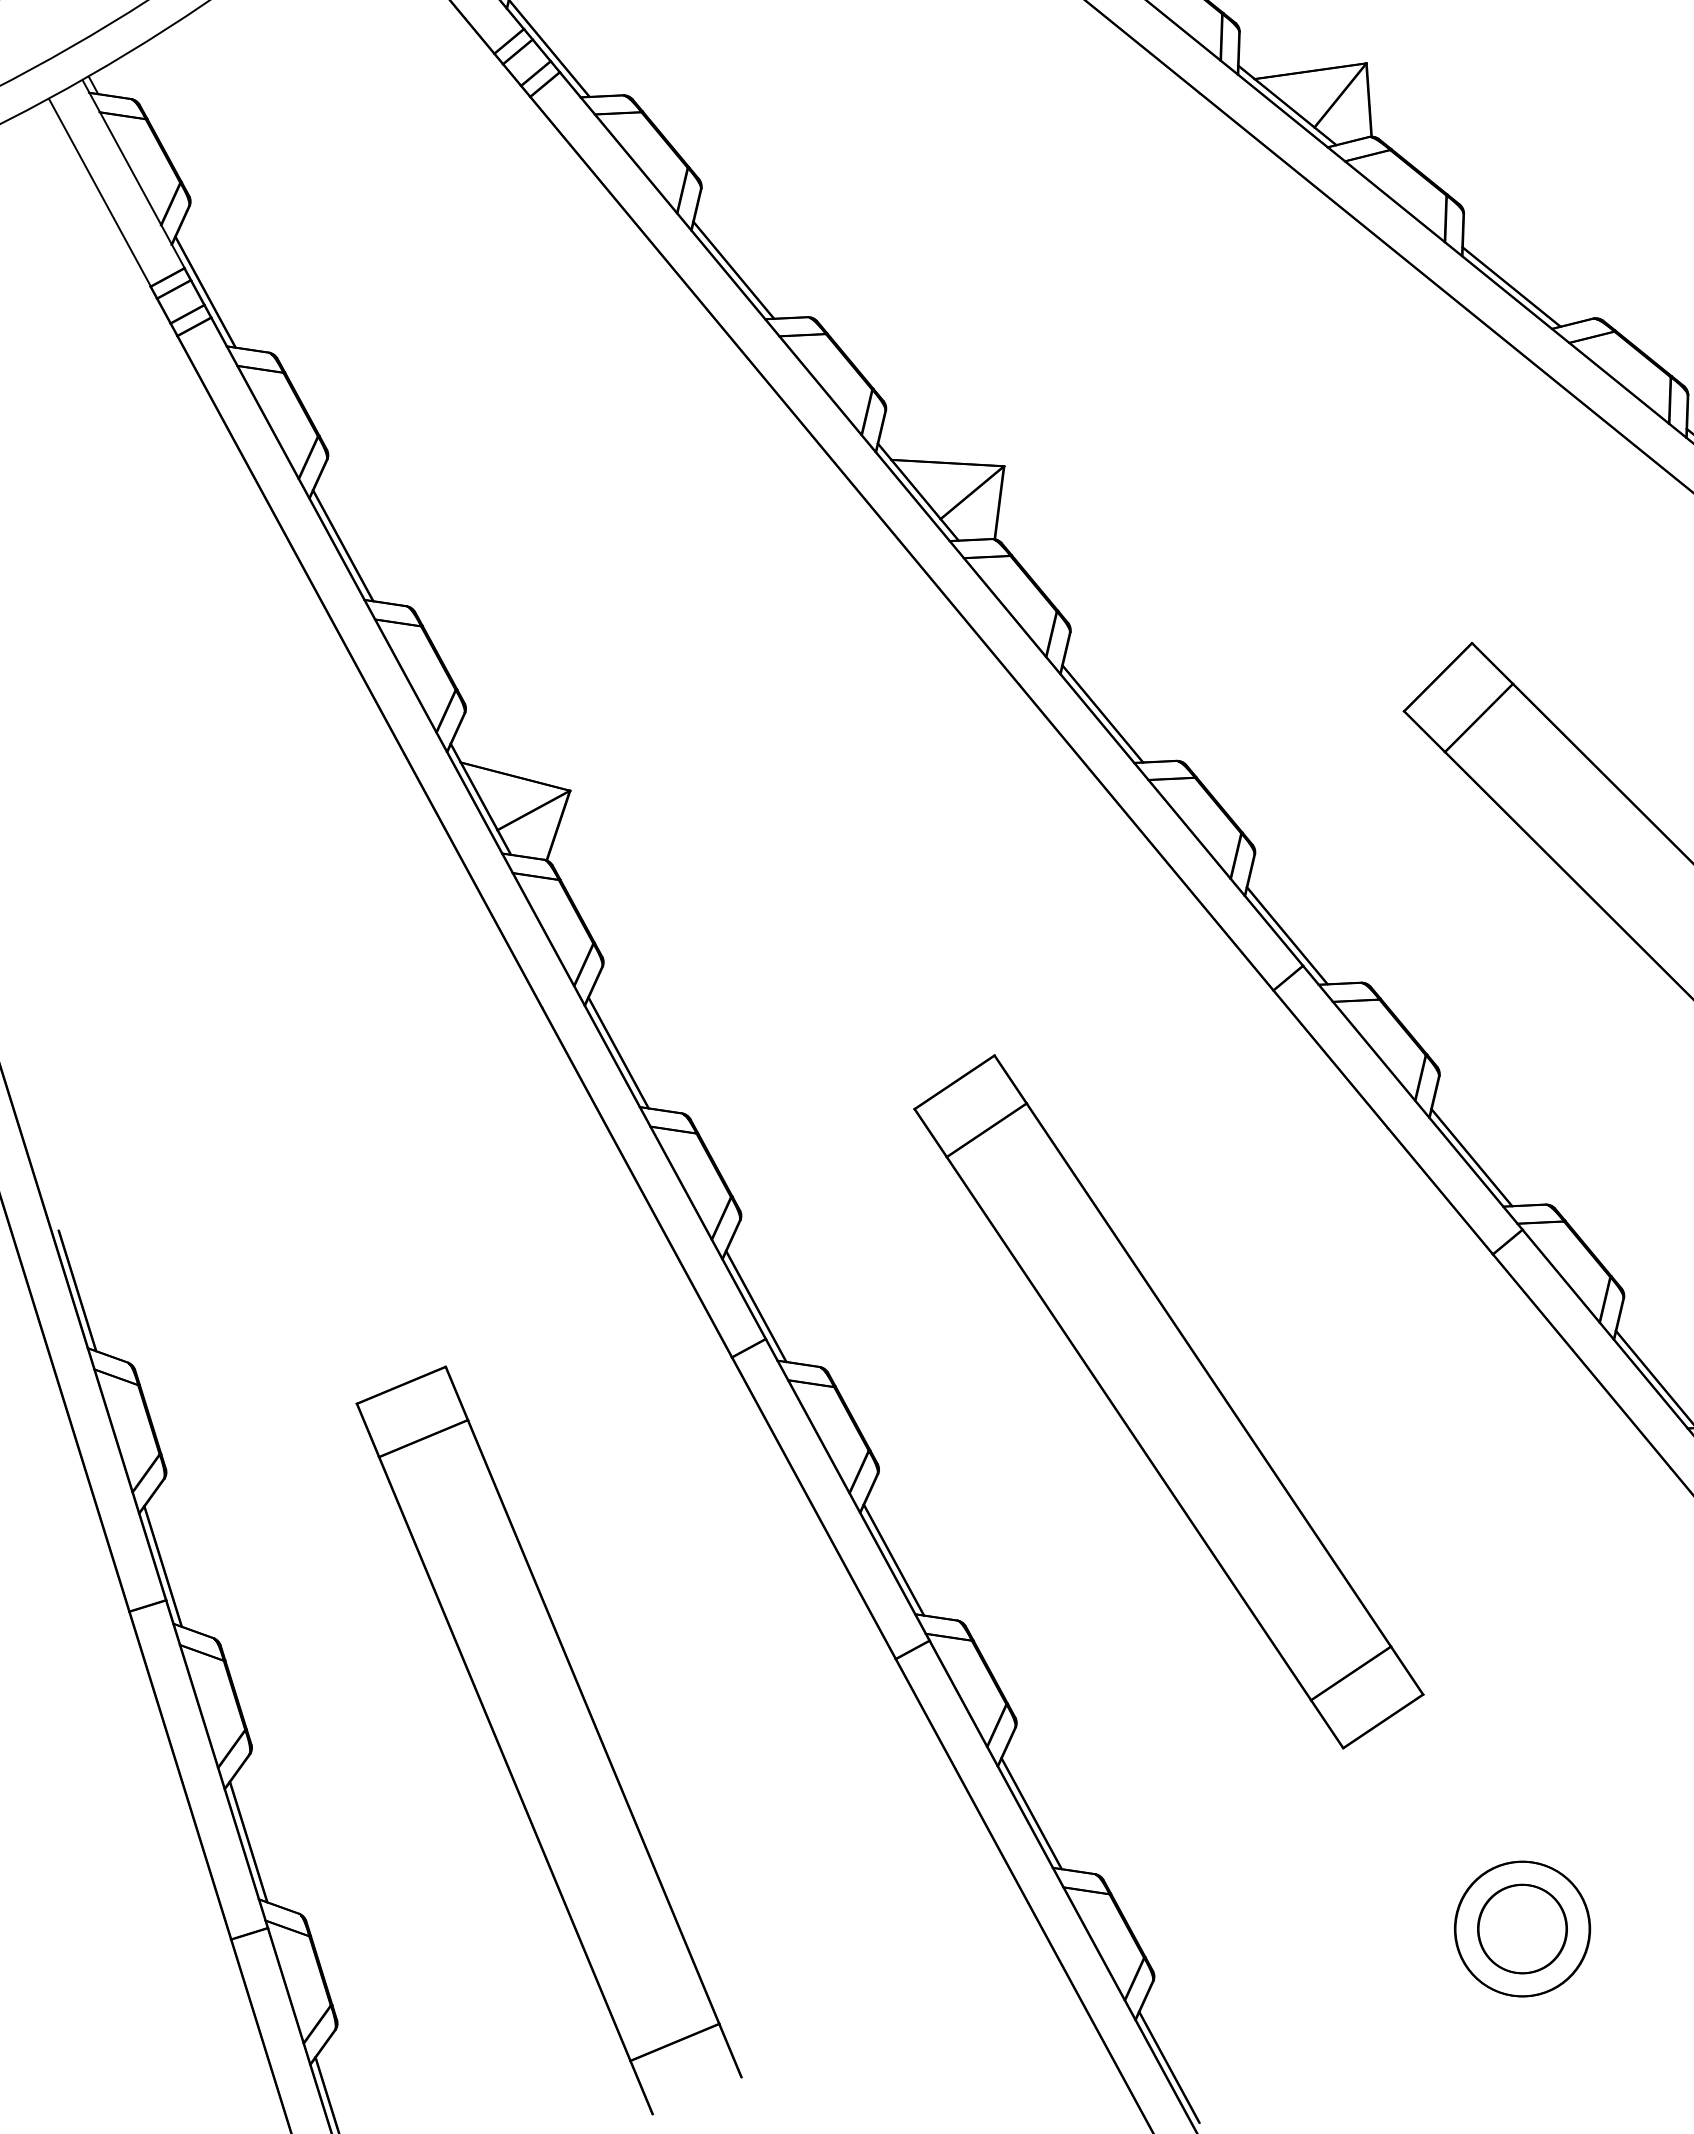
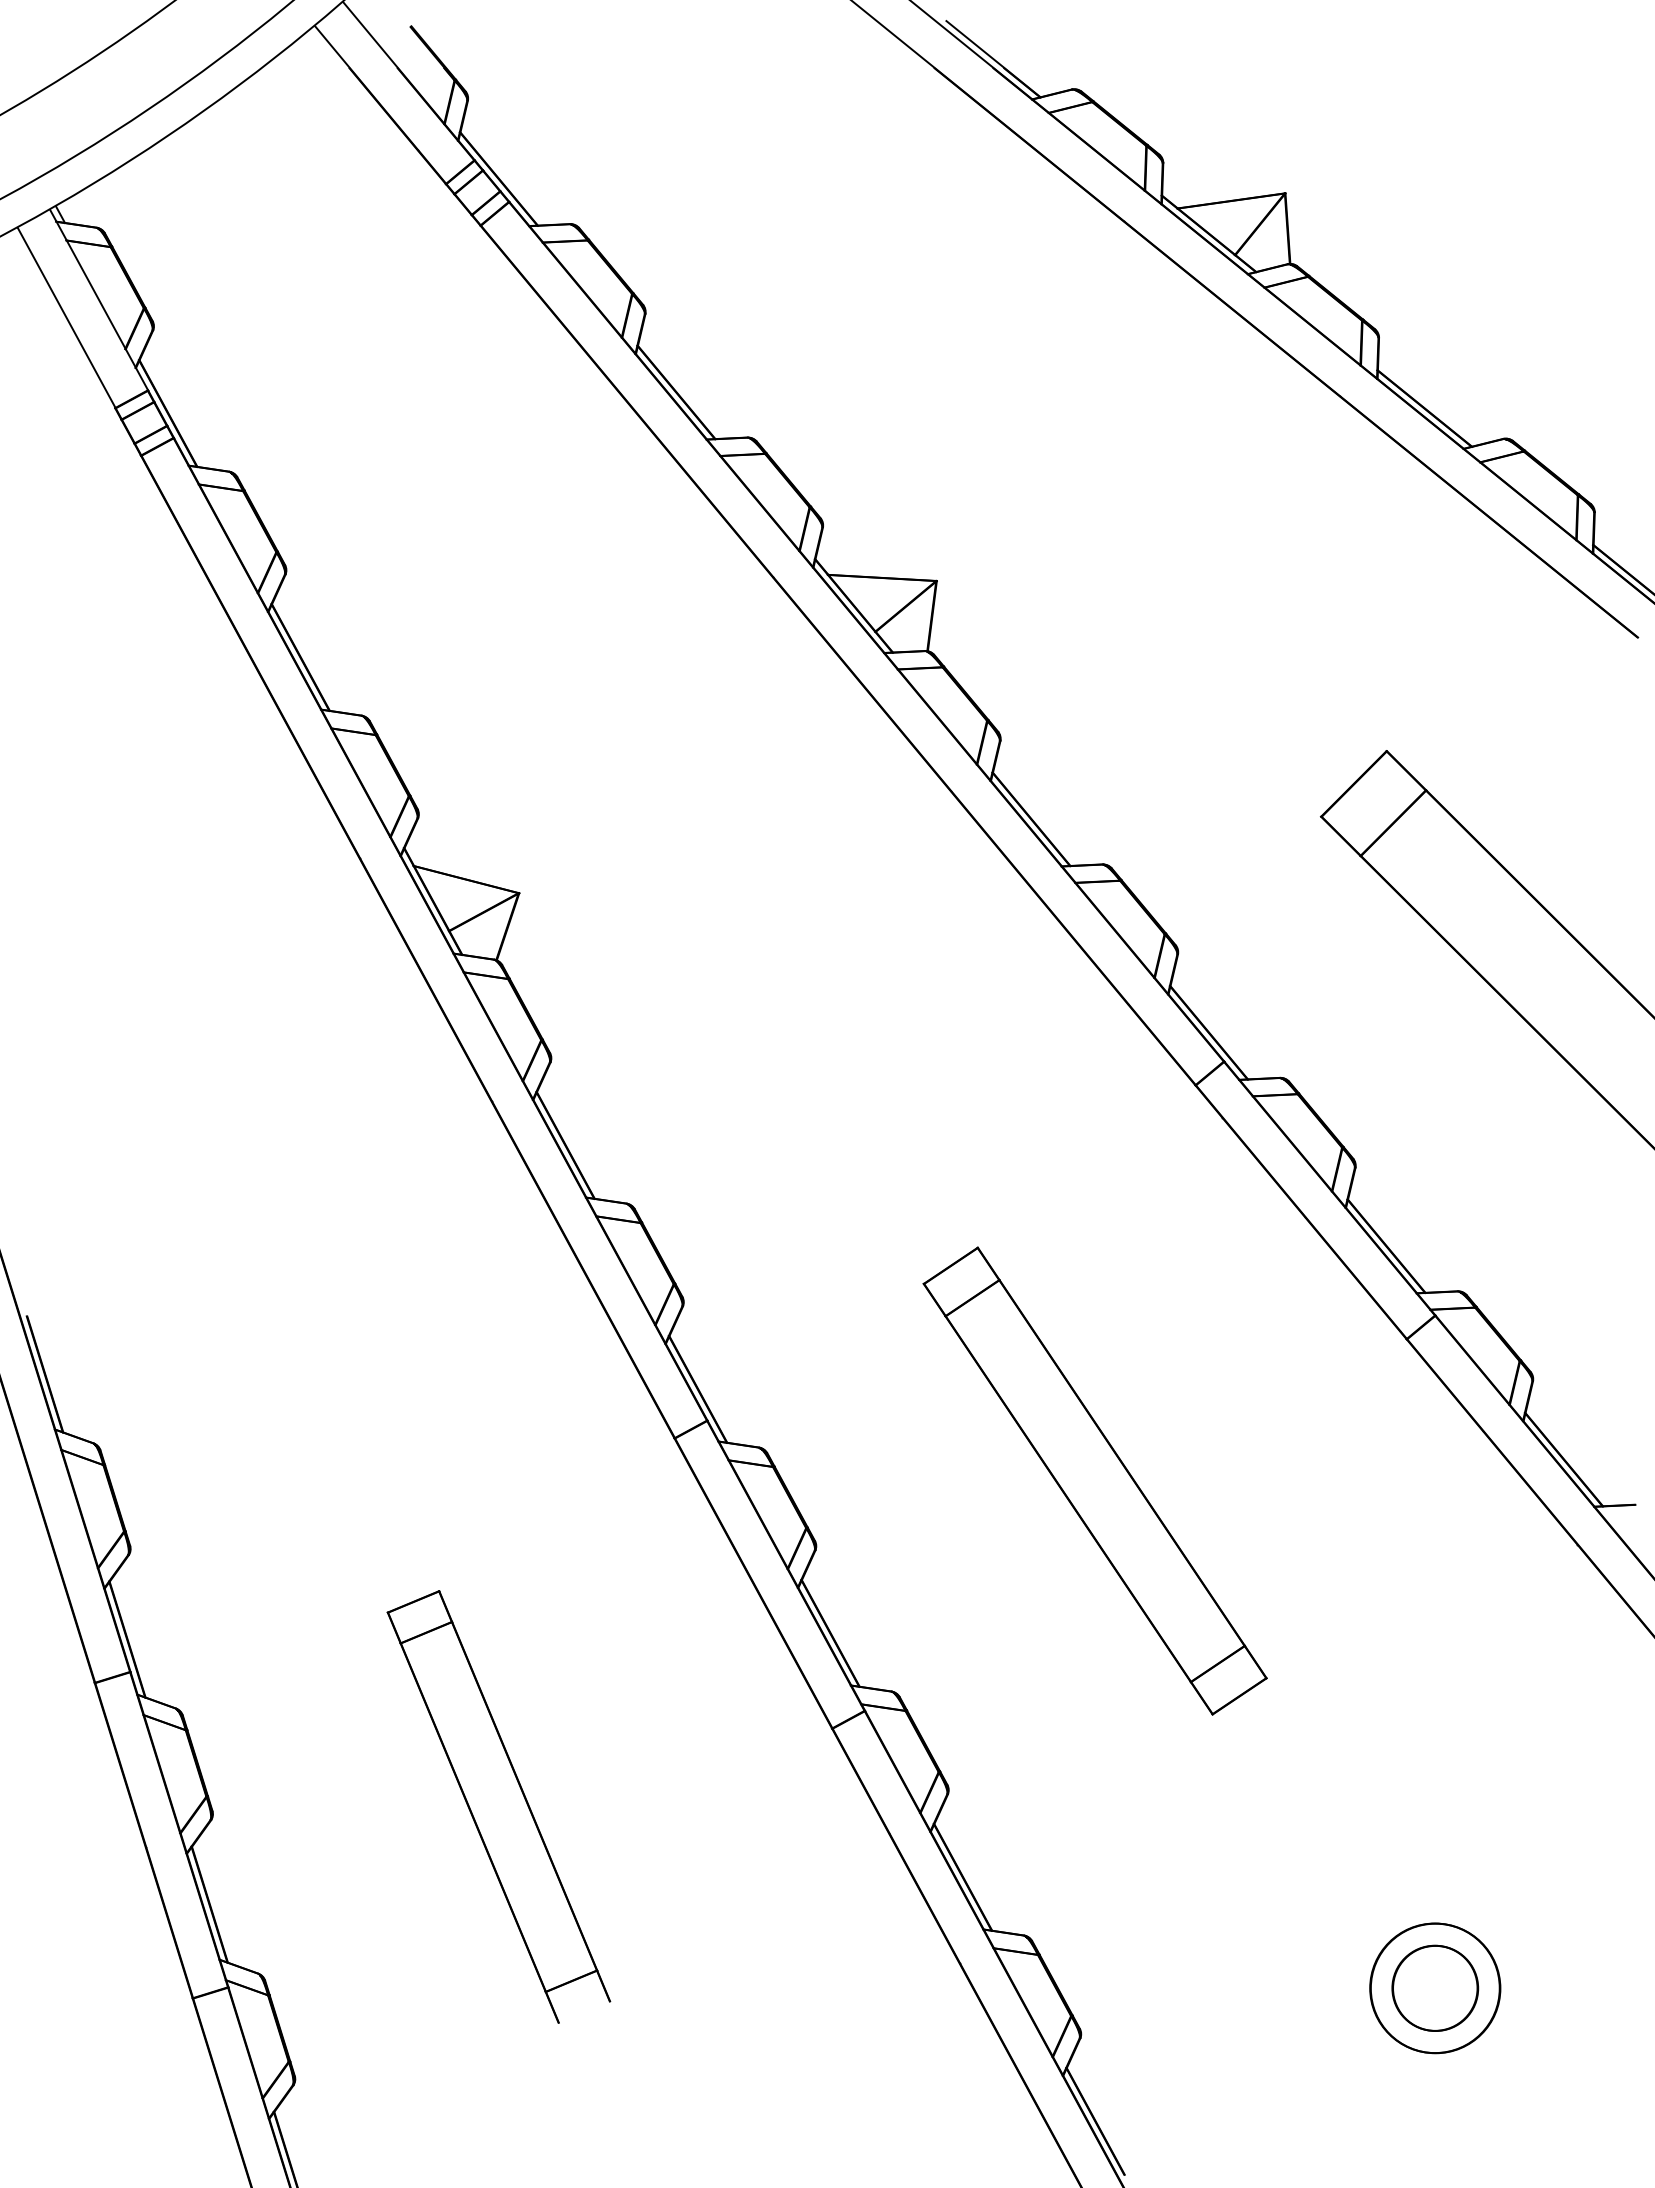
part: (1169, 1401) -> (1095, 1480), size x0.7
part: (548, 1740) -> (498, 1806), size x0.6

